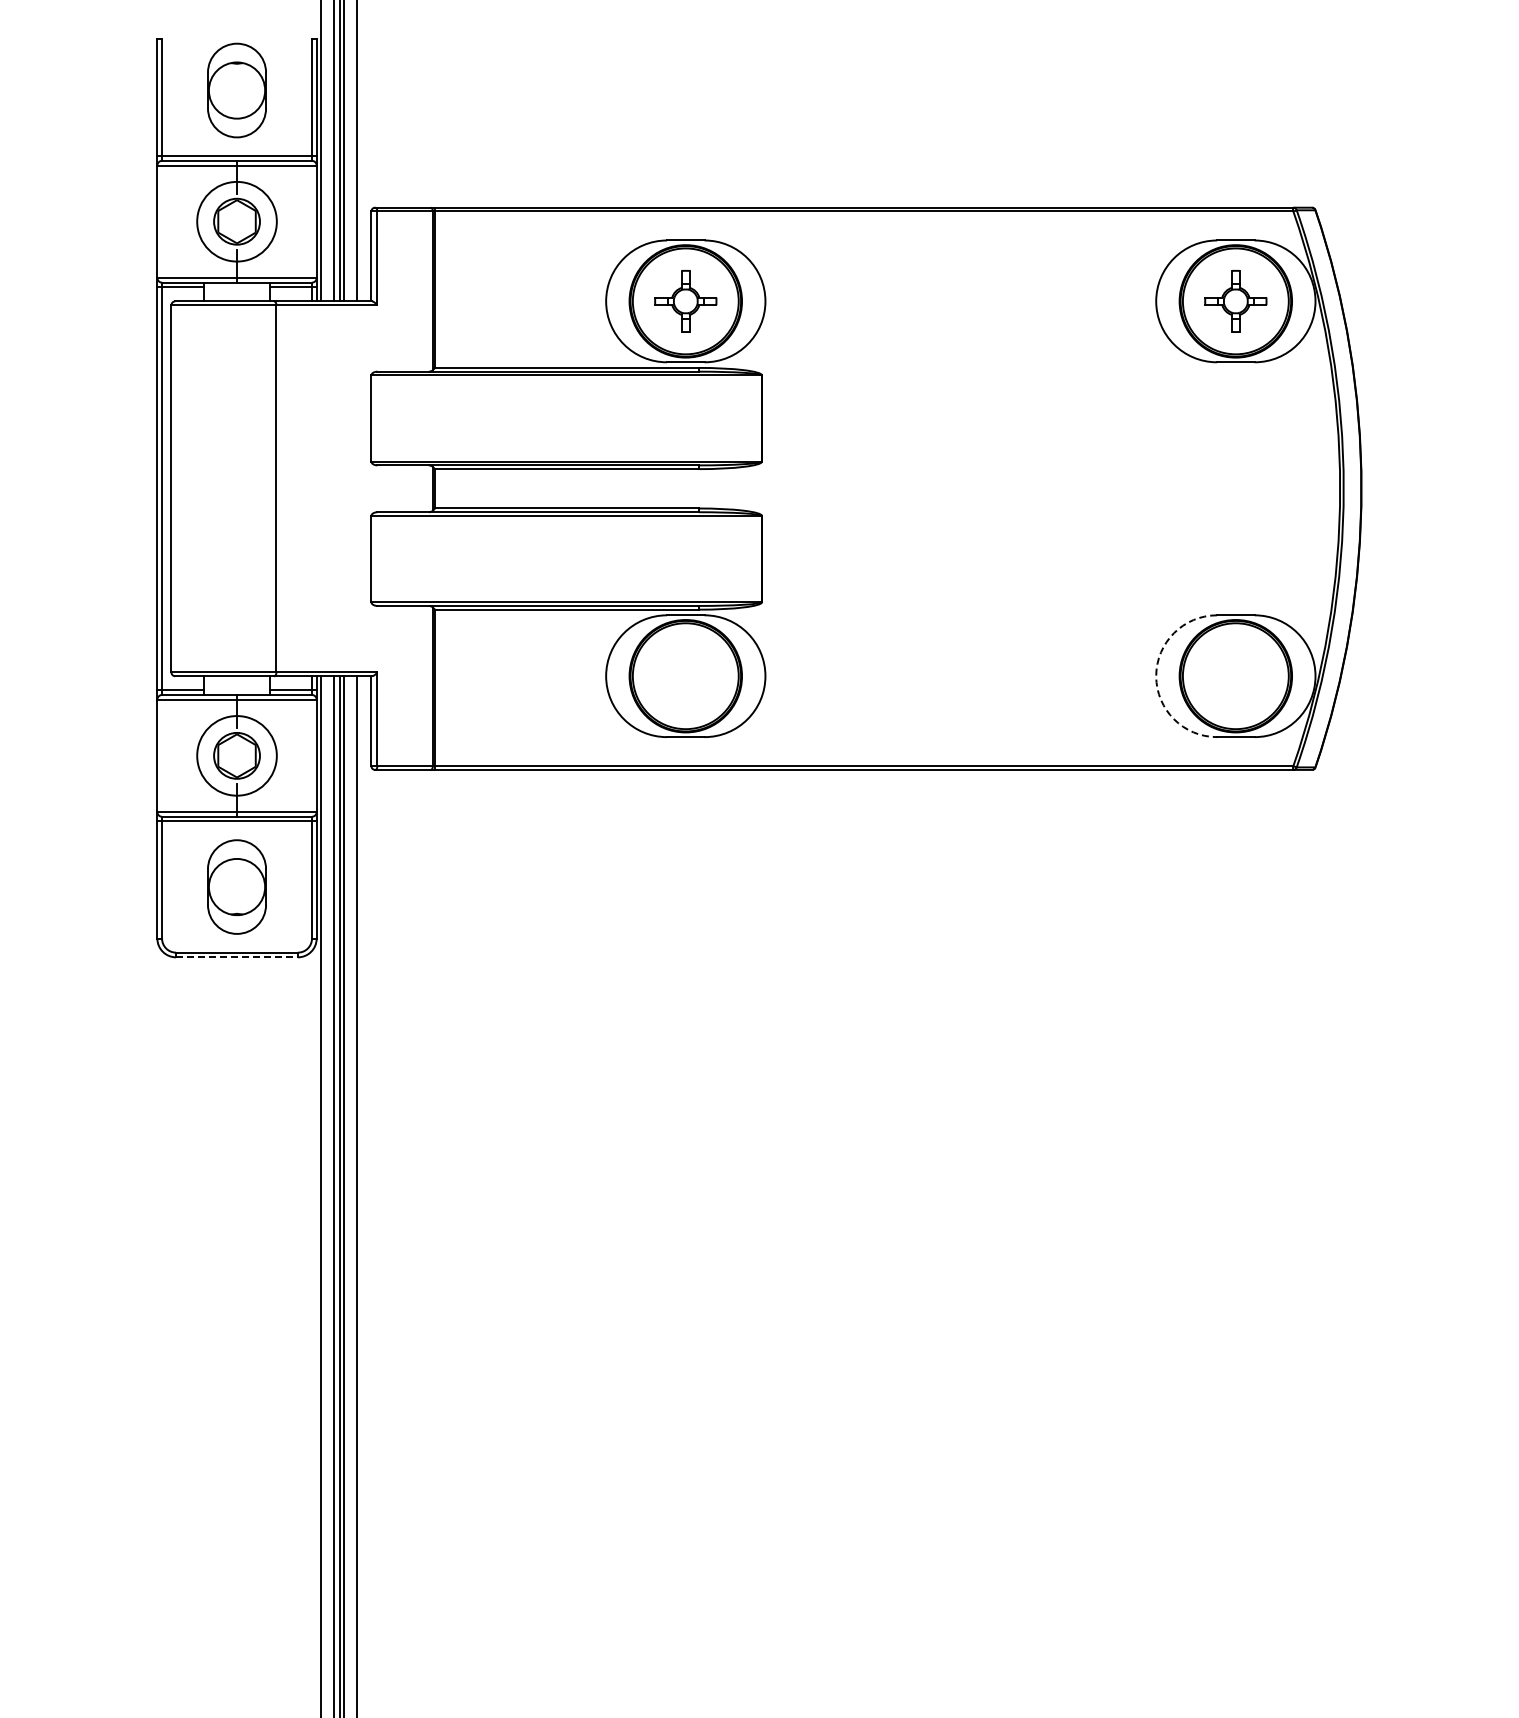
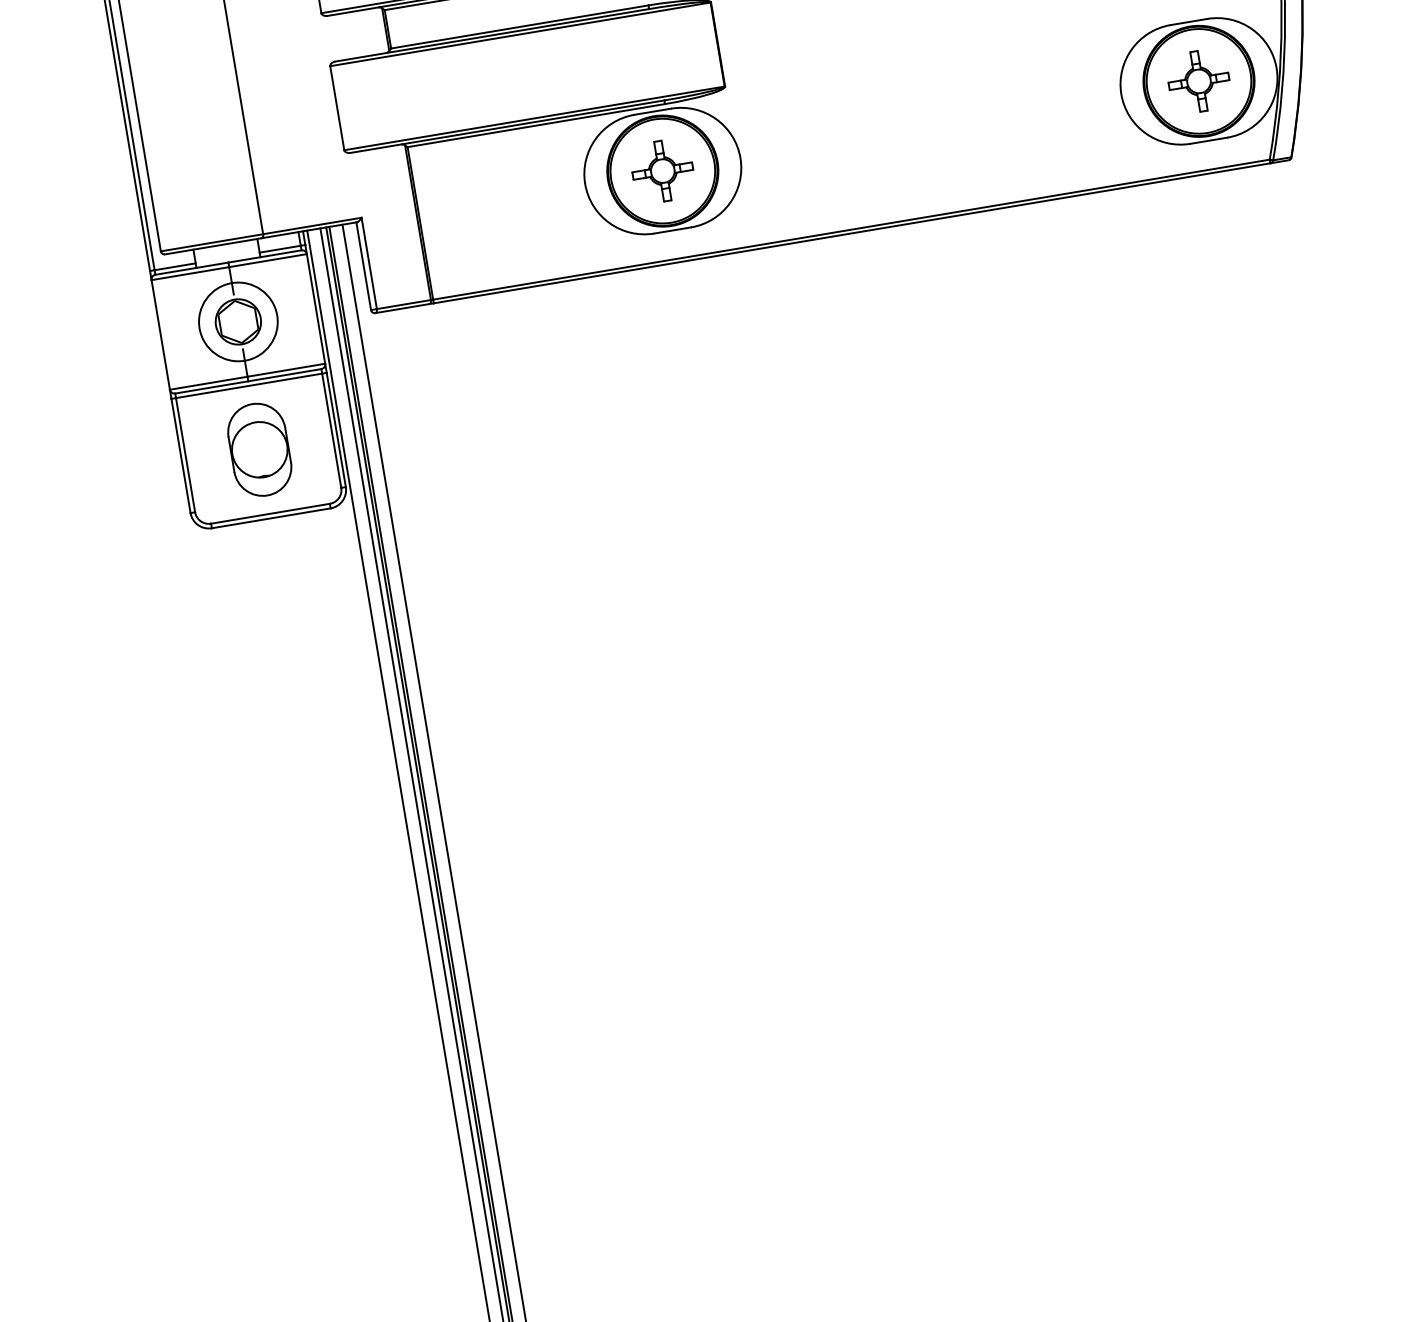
part: (685, 675) -> (662, 170), added
part: (1235, 675) -> (1198, 80), added
arc: (1156, 676) -> (1121, 94), dashed -> solid
line: (237, 957) -> (271, 518), dashed -> solid

